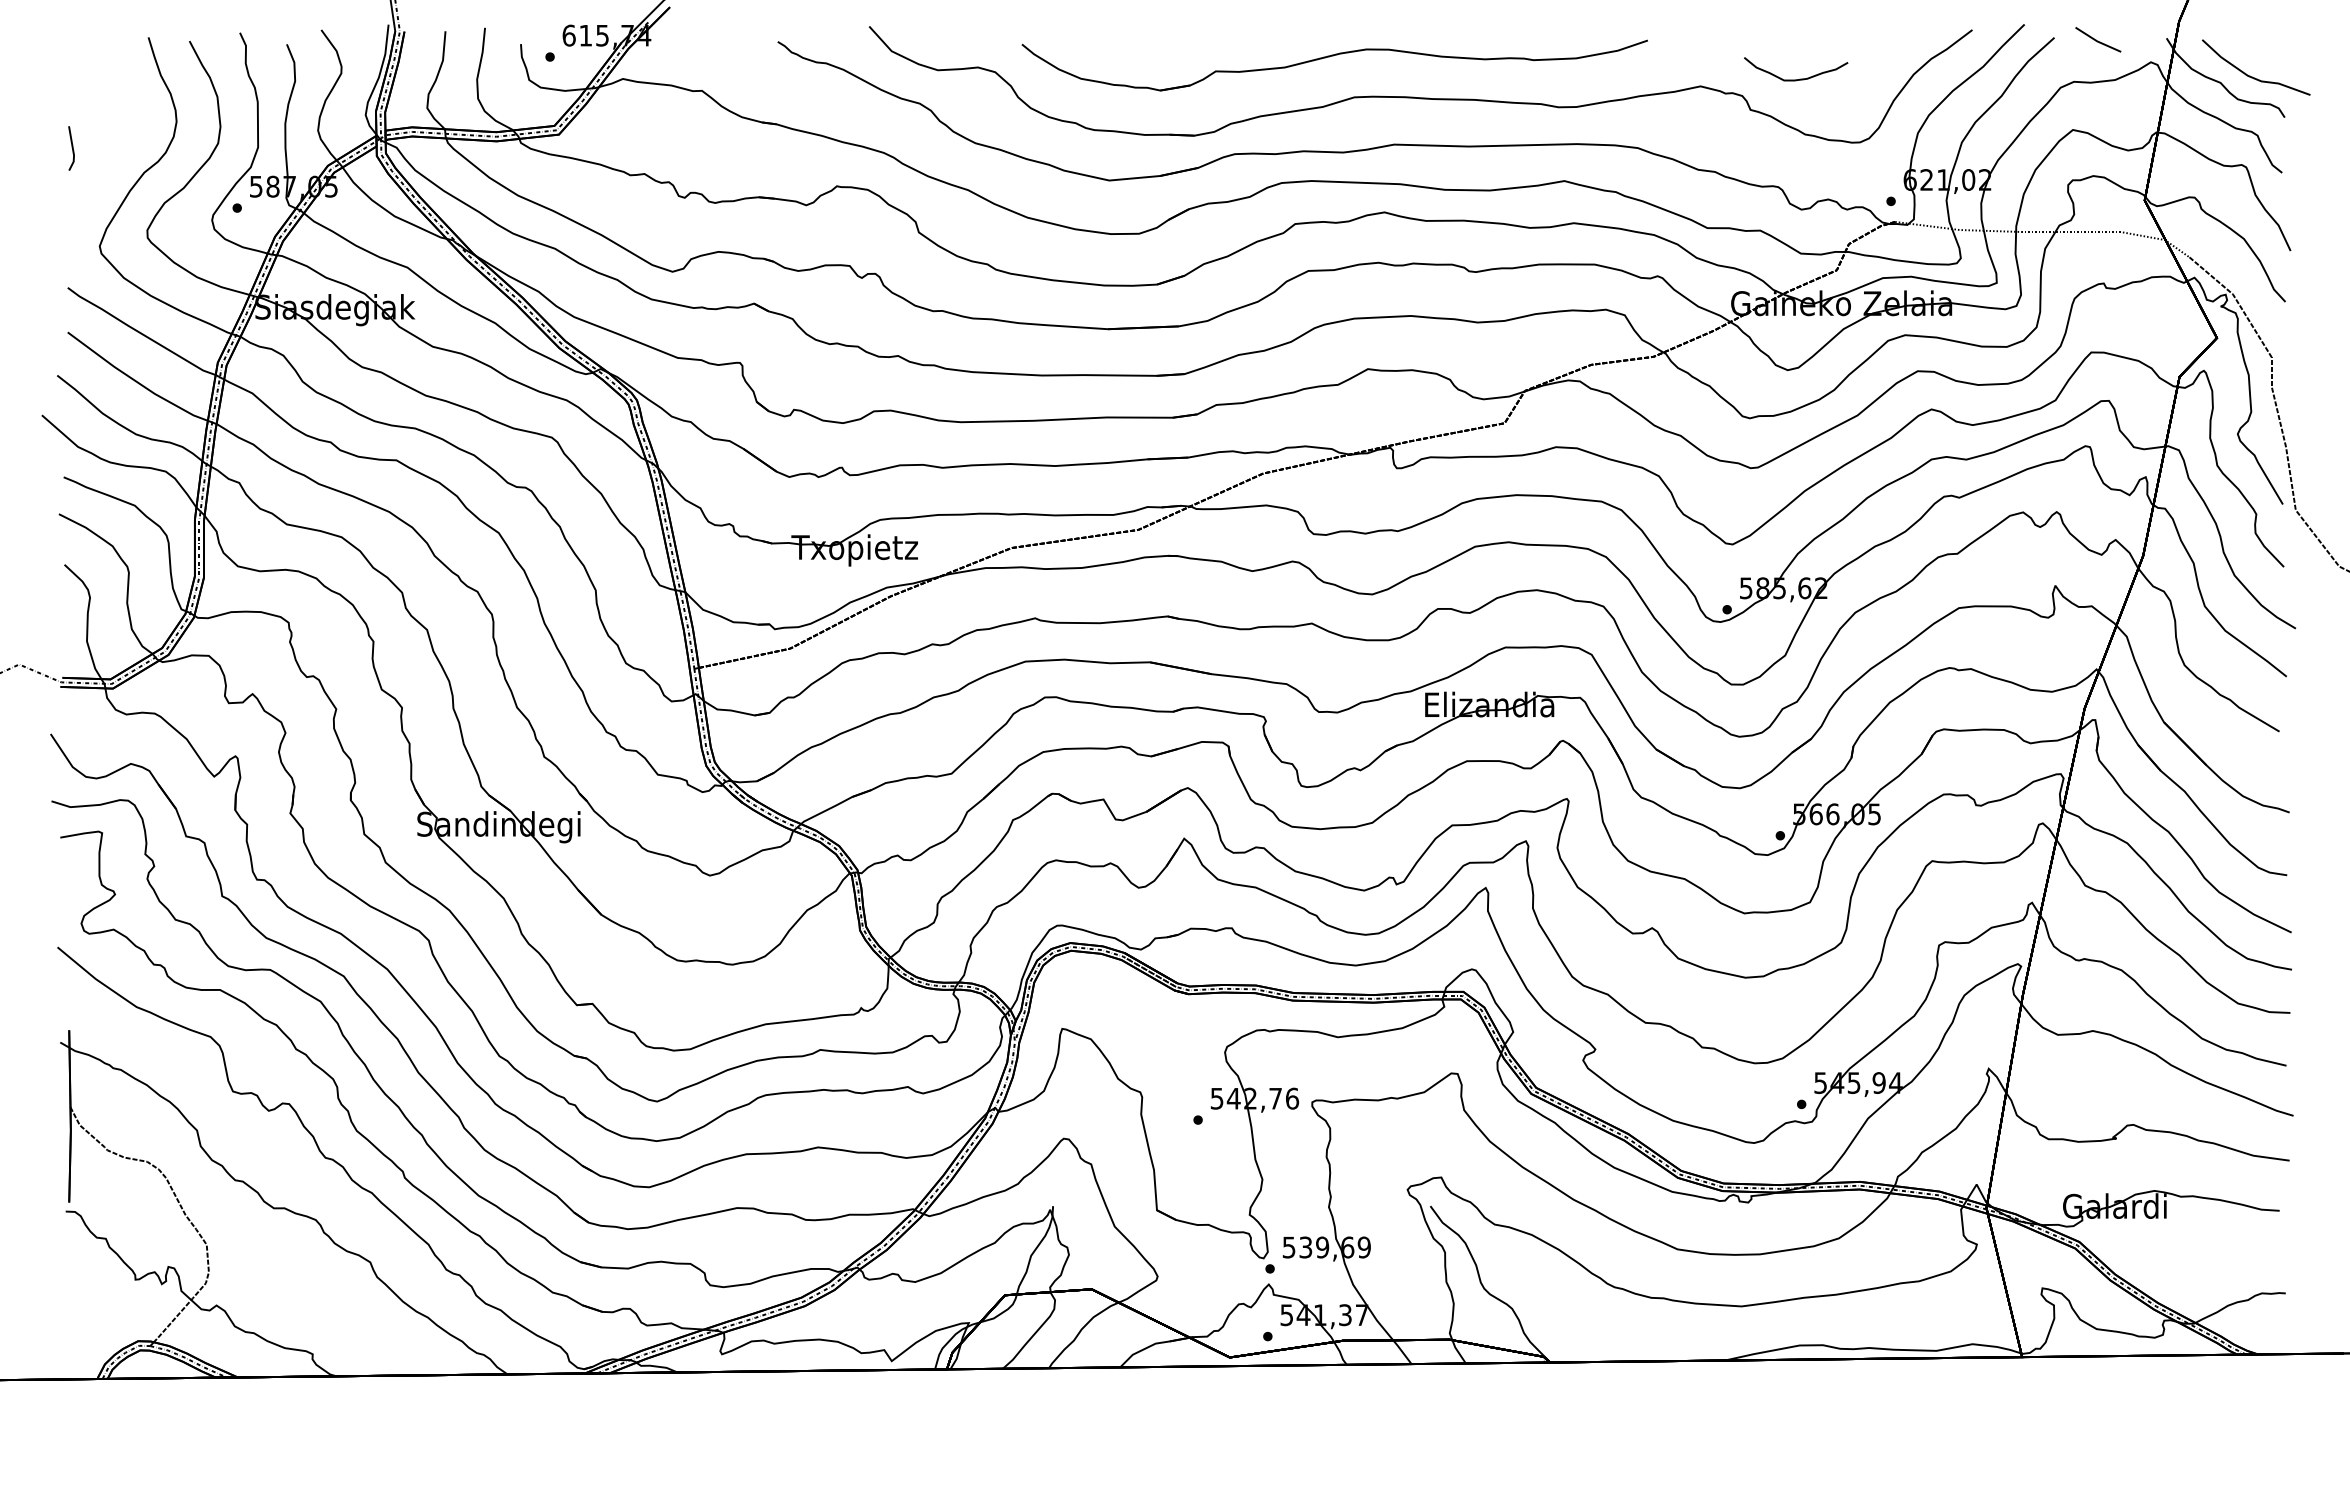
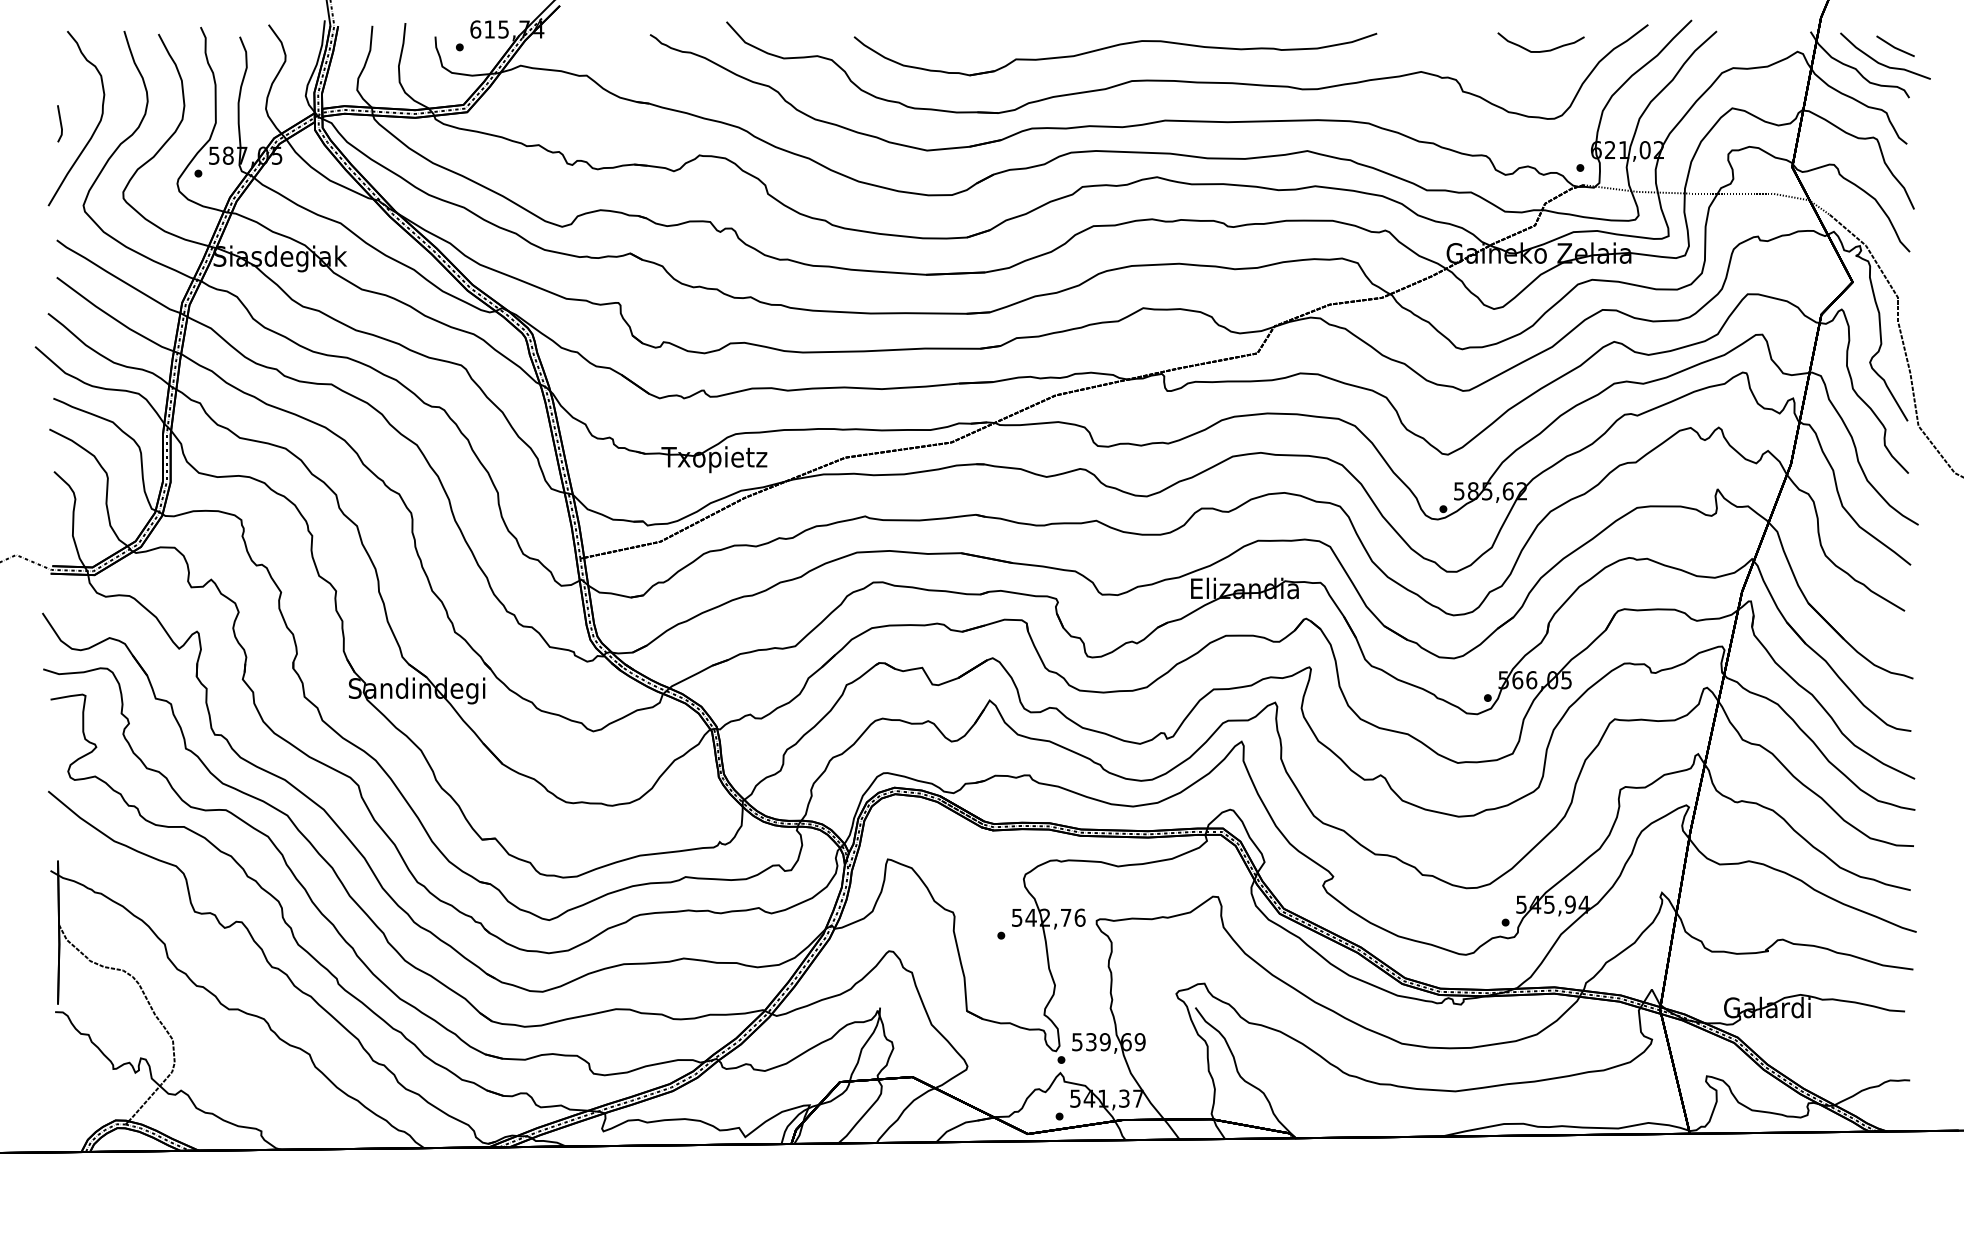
line: (2098, 40) -> (1895, 46), moved
curve: (1799, 78) -> (1543, 50), moved
curve: (113, 154) -> (95, 128), added

